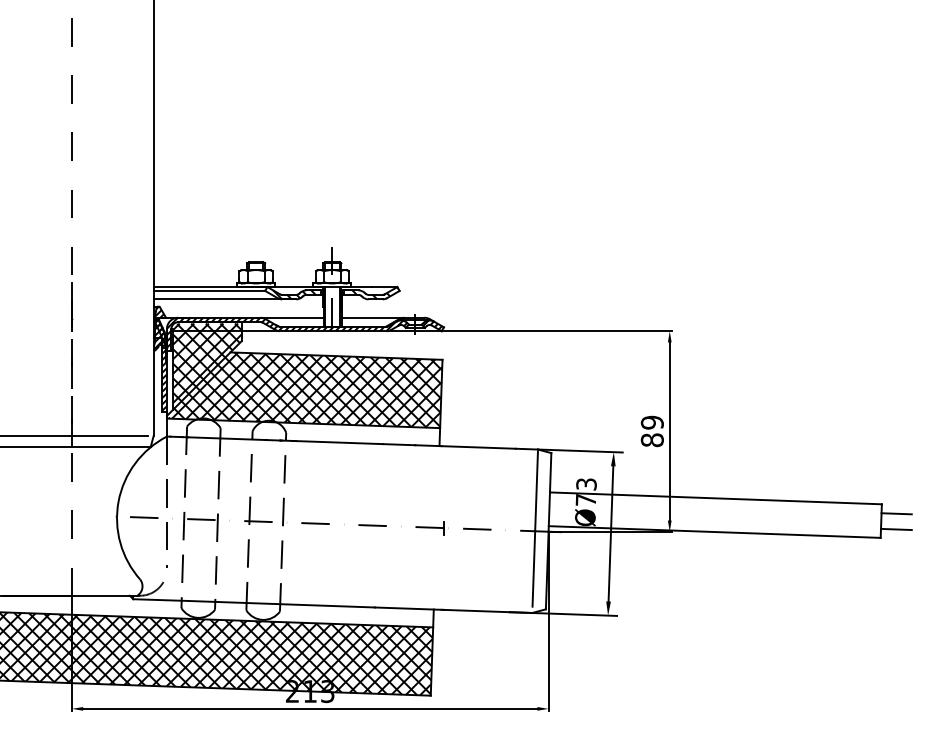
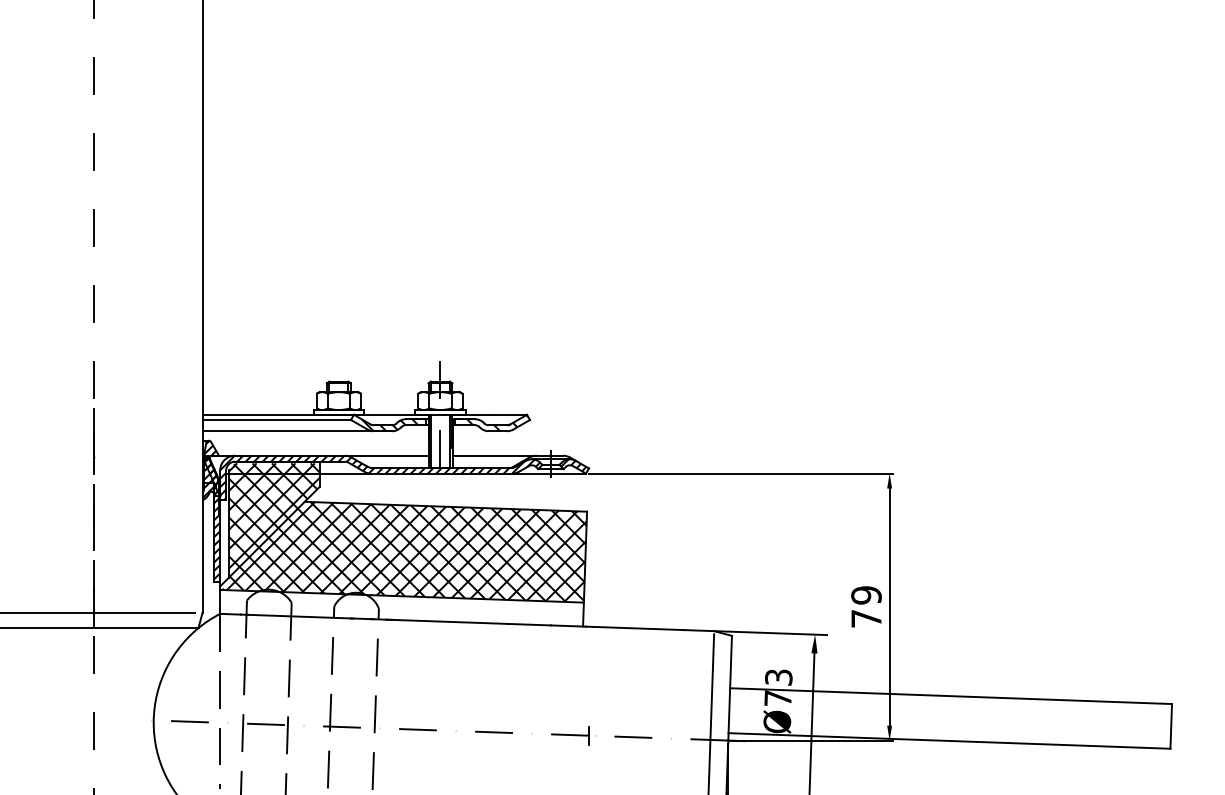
text: (651, 440) -> (865, 619), 89 -> 79
line: (896, 513) -> (1191, 716), removed
line: (896, 529) -> (1191, 737), removed

